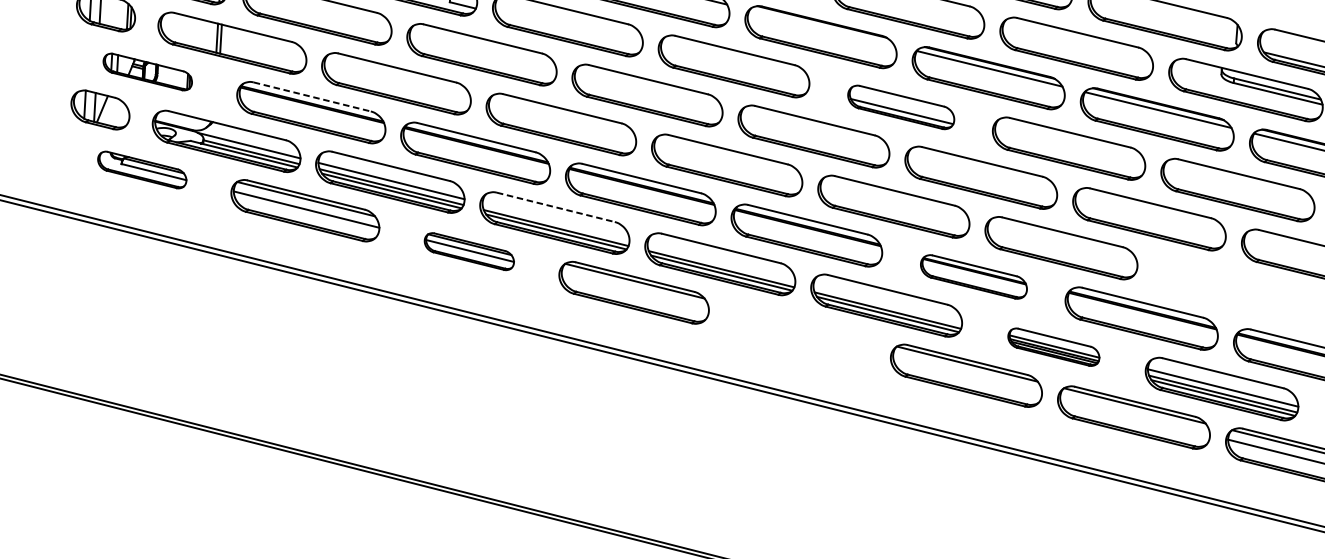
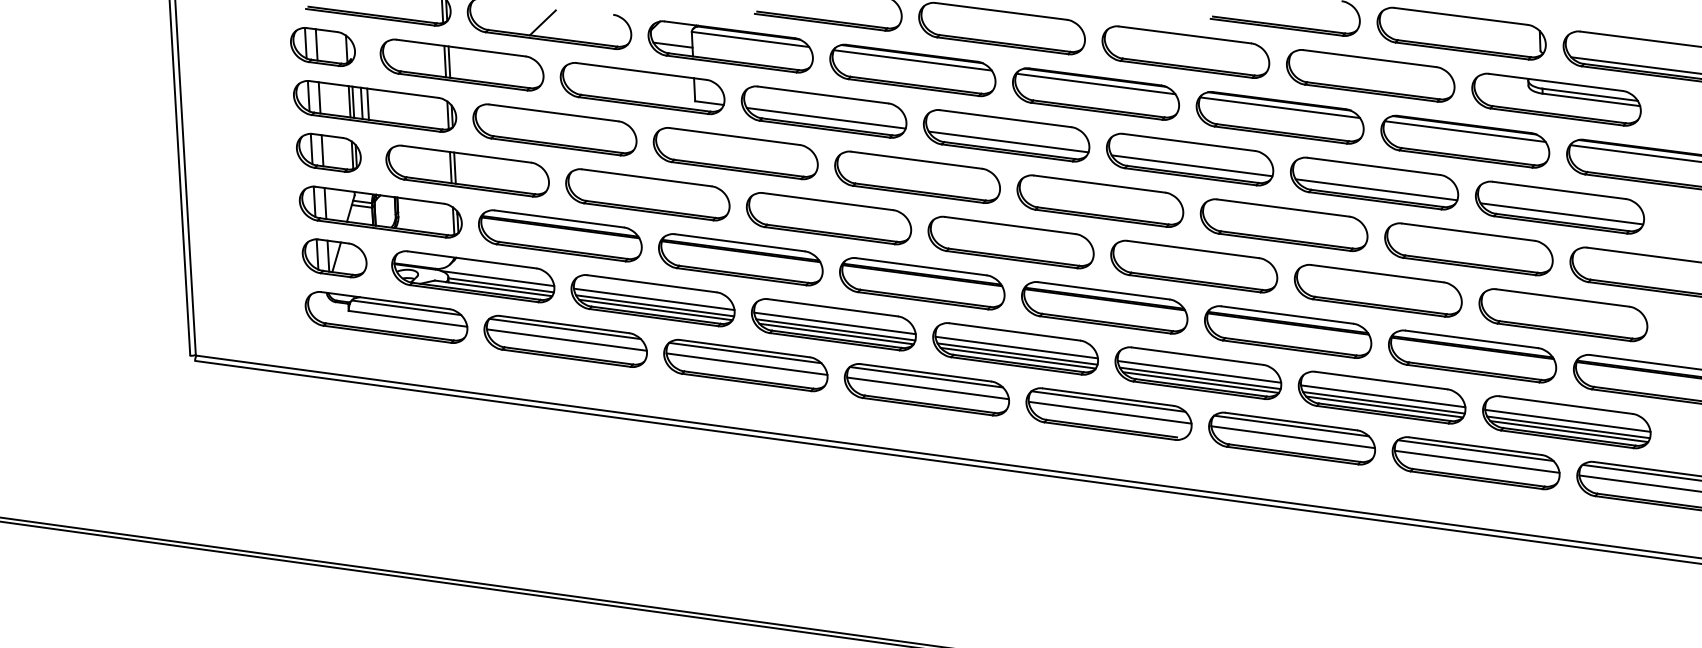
line: (821, 27) -> (1095, 83), added
line: (568, 30) -> (825, 117), added
part: (147, 71) -> (380, 211), size x1.67
line: (735, 71) -> (1008, 141), added
line: (312, 96) -> (559, 218), dashed -> solid
part: (901, 107) -> (1190, 159), size x1.43
line: (1070, 154) -> (1376, 189), added
part: (142, 170) -> (386, 317), size x1.67
line: (1238, 195) -> (1561, 213), added
line: (556, 207) -> (833, 307), dashed -> solid
line: (555, 222) -> (834, 323), added
part: (468, 251) -> (745, 365), size x1.67
line: (721, 263) -> (1016, 347), added
part: (974, 276) -> (1288, 331), size x1.43
part: (1230, 290) -> (1563, 315), added
line: (634, 291) -> (927, 388), added
line: (887, 304) -> (1199, 371), added
part: (799, 333) -> (1108, 413), added
part: (1053, 347) -> (1381, 397), size x1.67
line: (967, 374) -> (1293, 437), added
line: (1134, 416) -> (1476, 461), added

